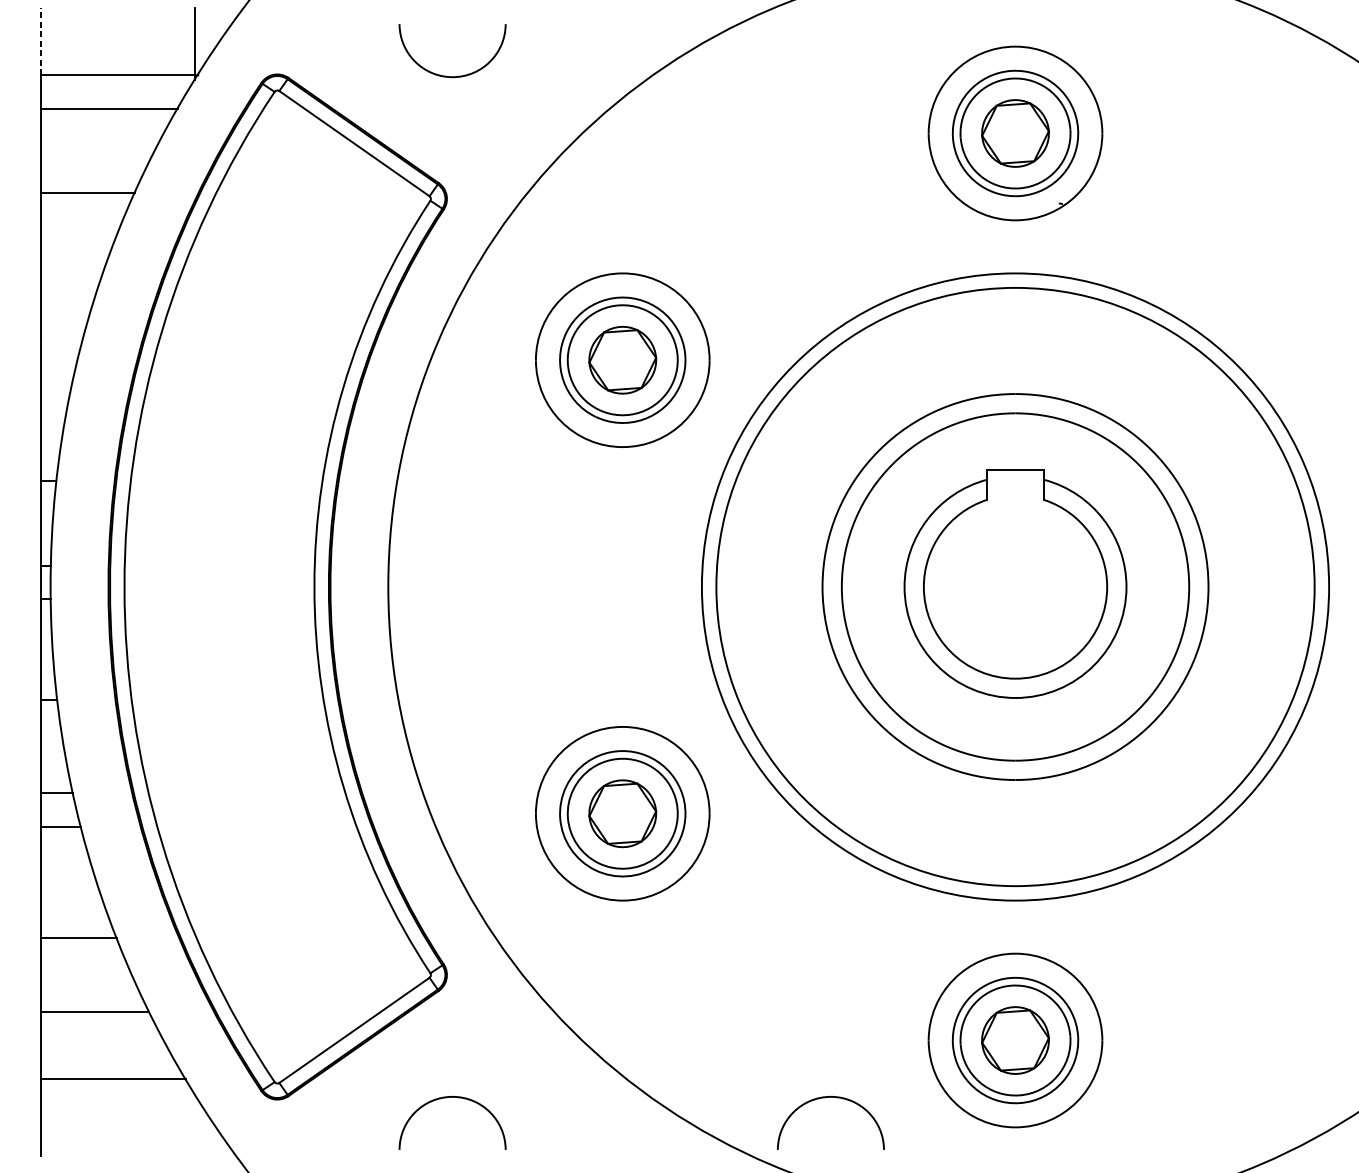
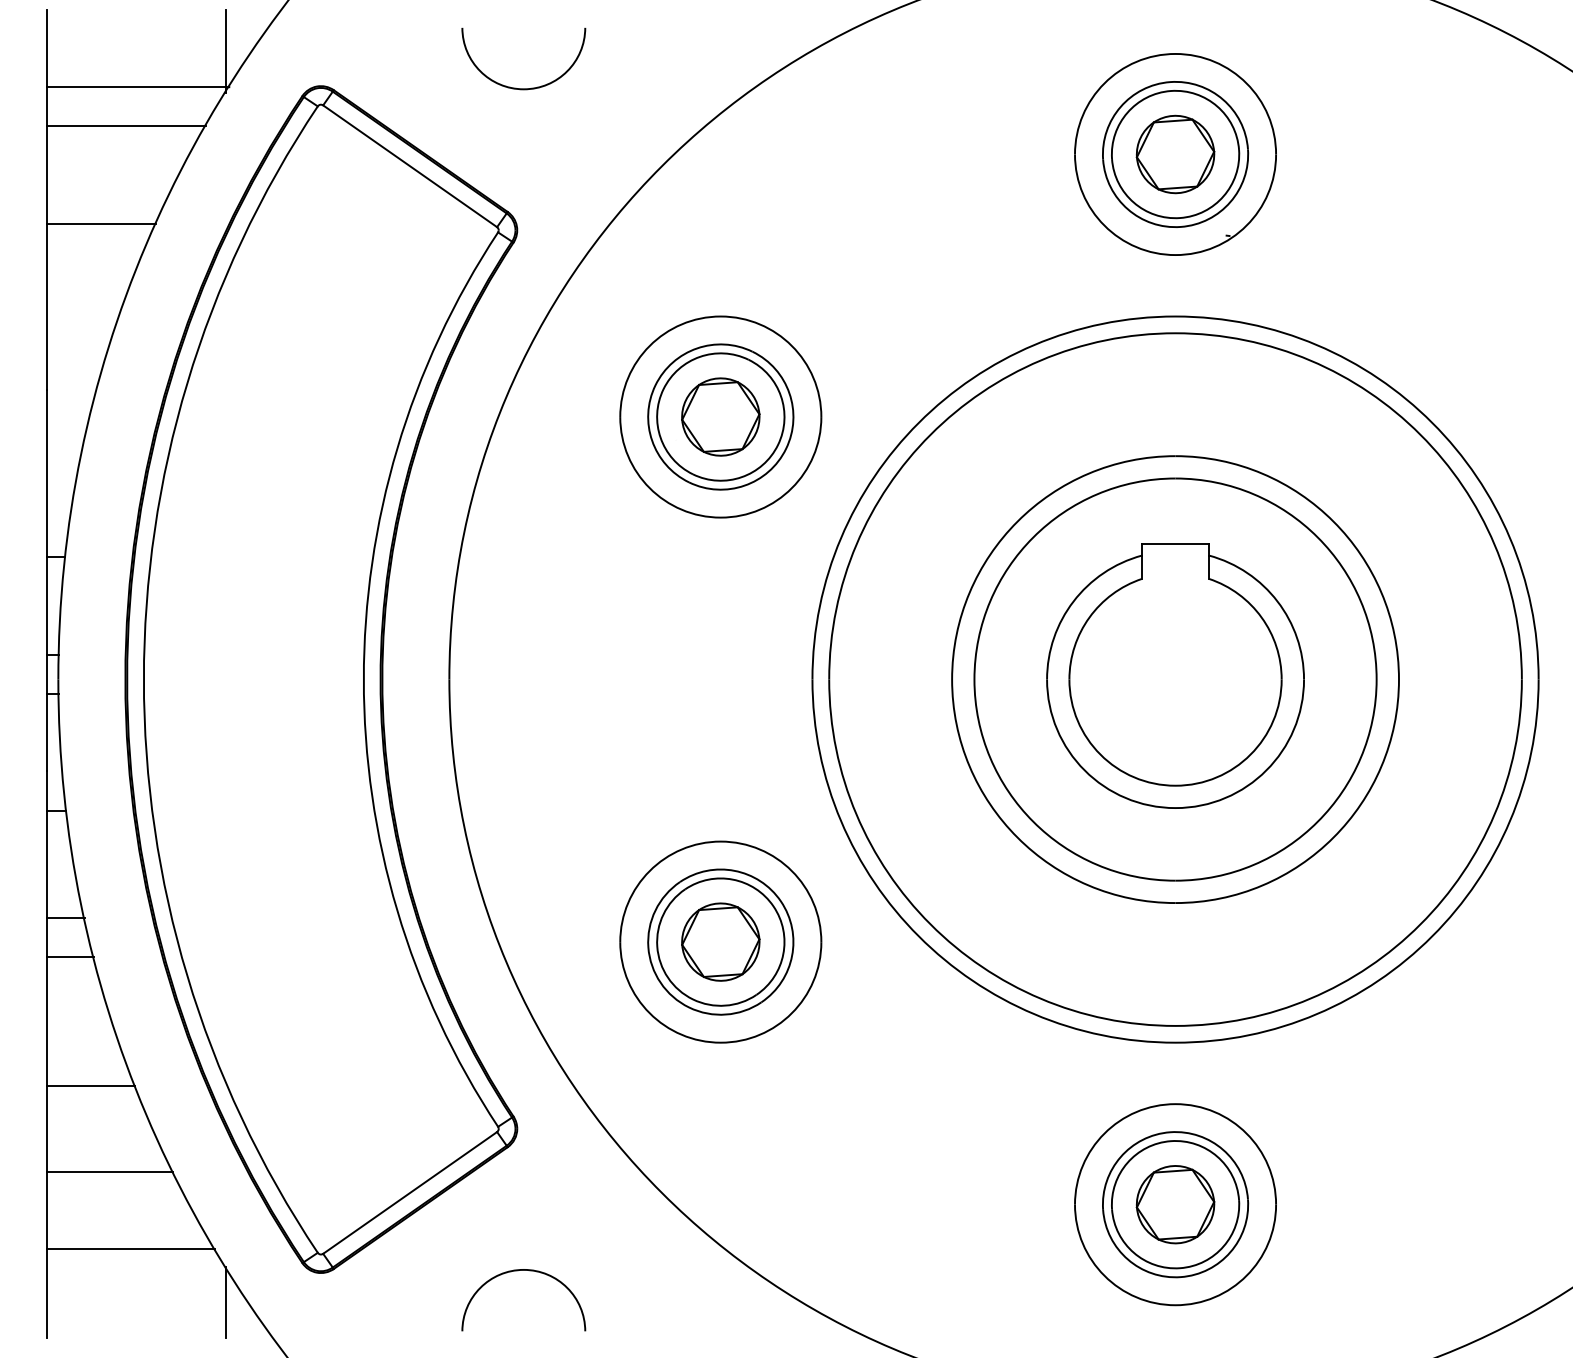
line: (41, 41) -> (47, 48), dashed -> solid
arc: (826, 1098) -> (956, 1271), removed
line: (194, 1125) -> (225, 1302), added

